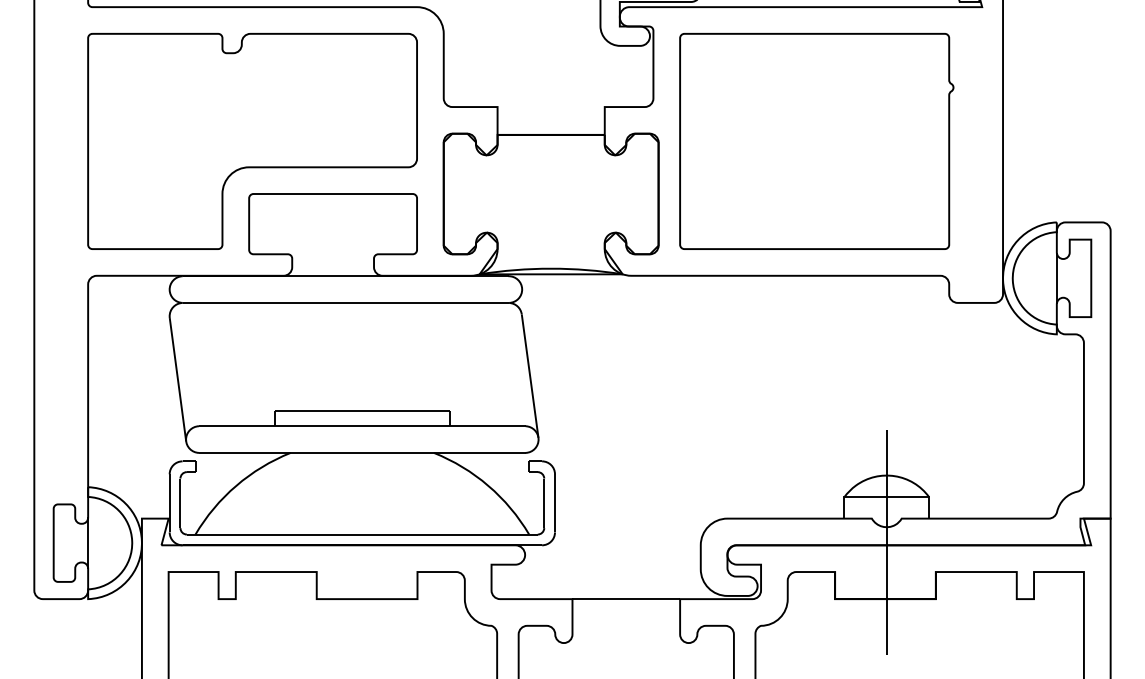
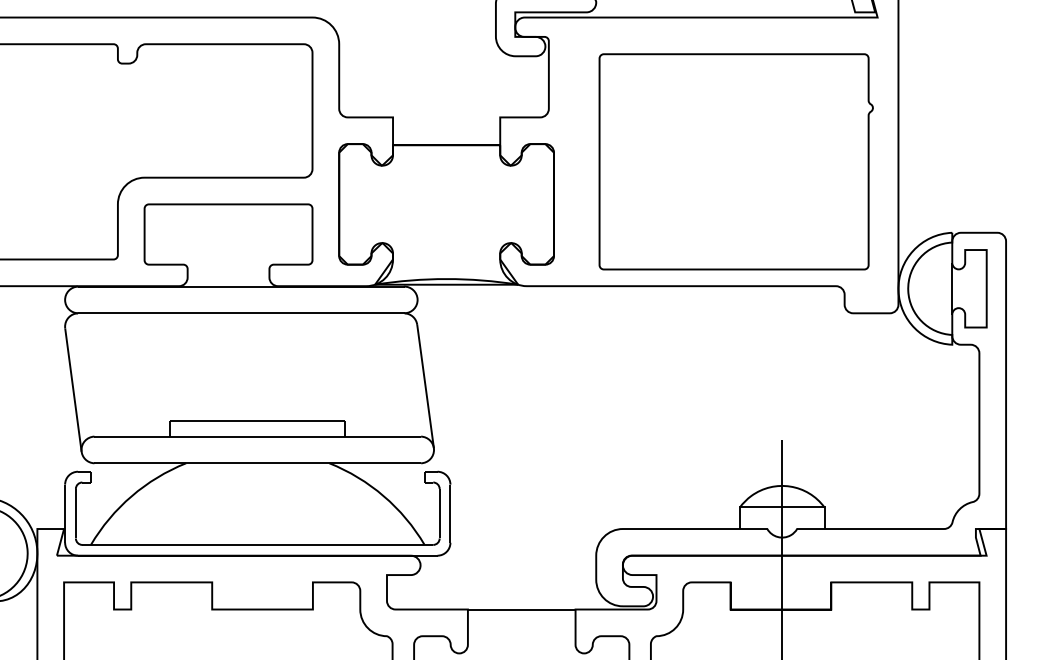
part: (816, 141) -> (735, 161), moved

